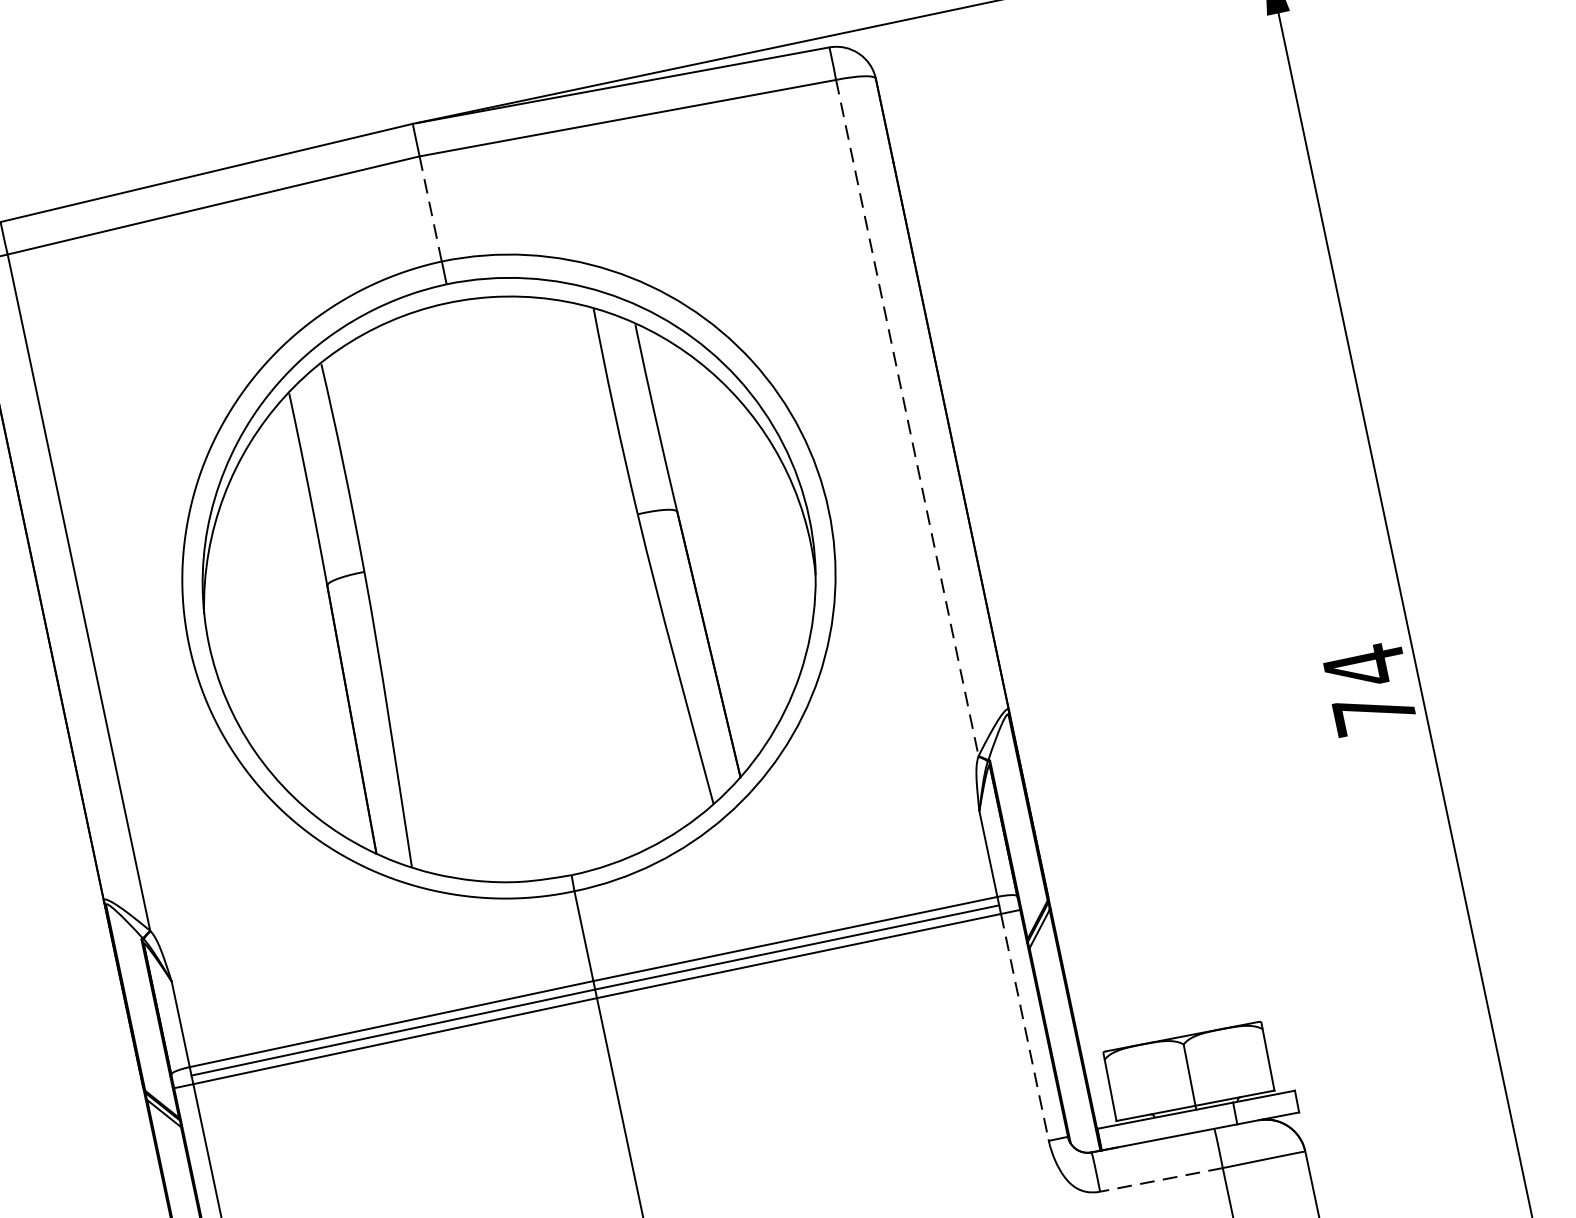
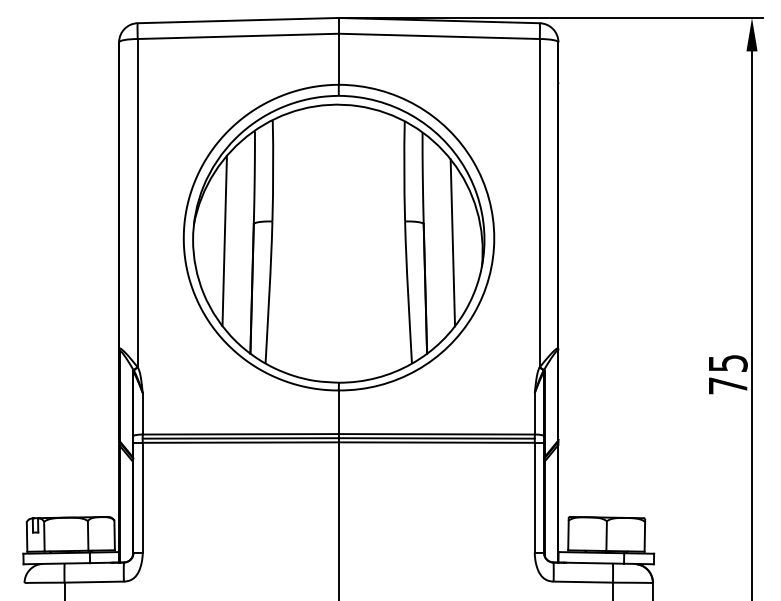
line: (430, 209) -> (338, 59), dashed -> solid
line: (906, 418) -> (539, 203), dashed -> solid
line: (744, 537) -> (452, 242), added
line: (273, 631) -> (224, 240), added
text: (1365, 666) -> (728, 363), 74 -> 75
line: (1024, 1026) -> (534, 497), dashed -> solid
line: (1161, 1180) -> (583, 582), dashed -> solid

